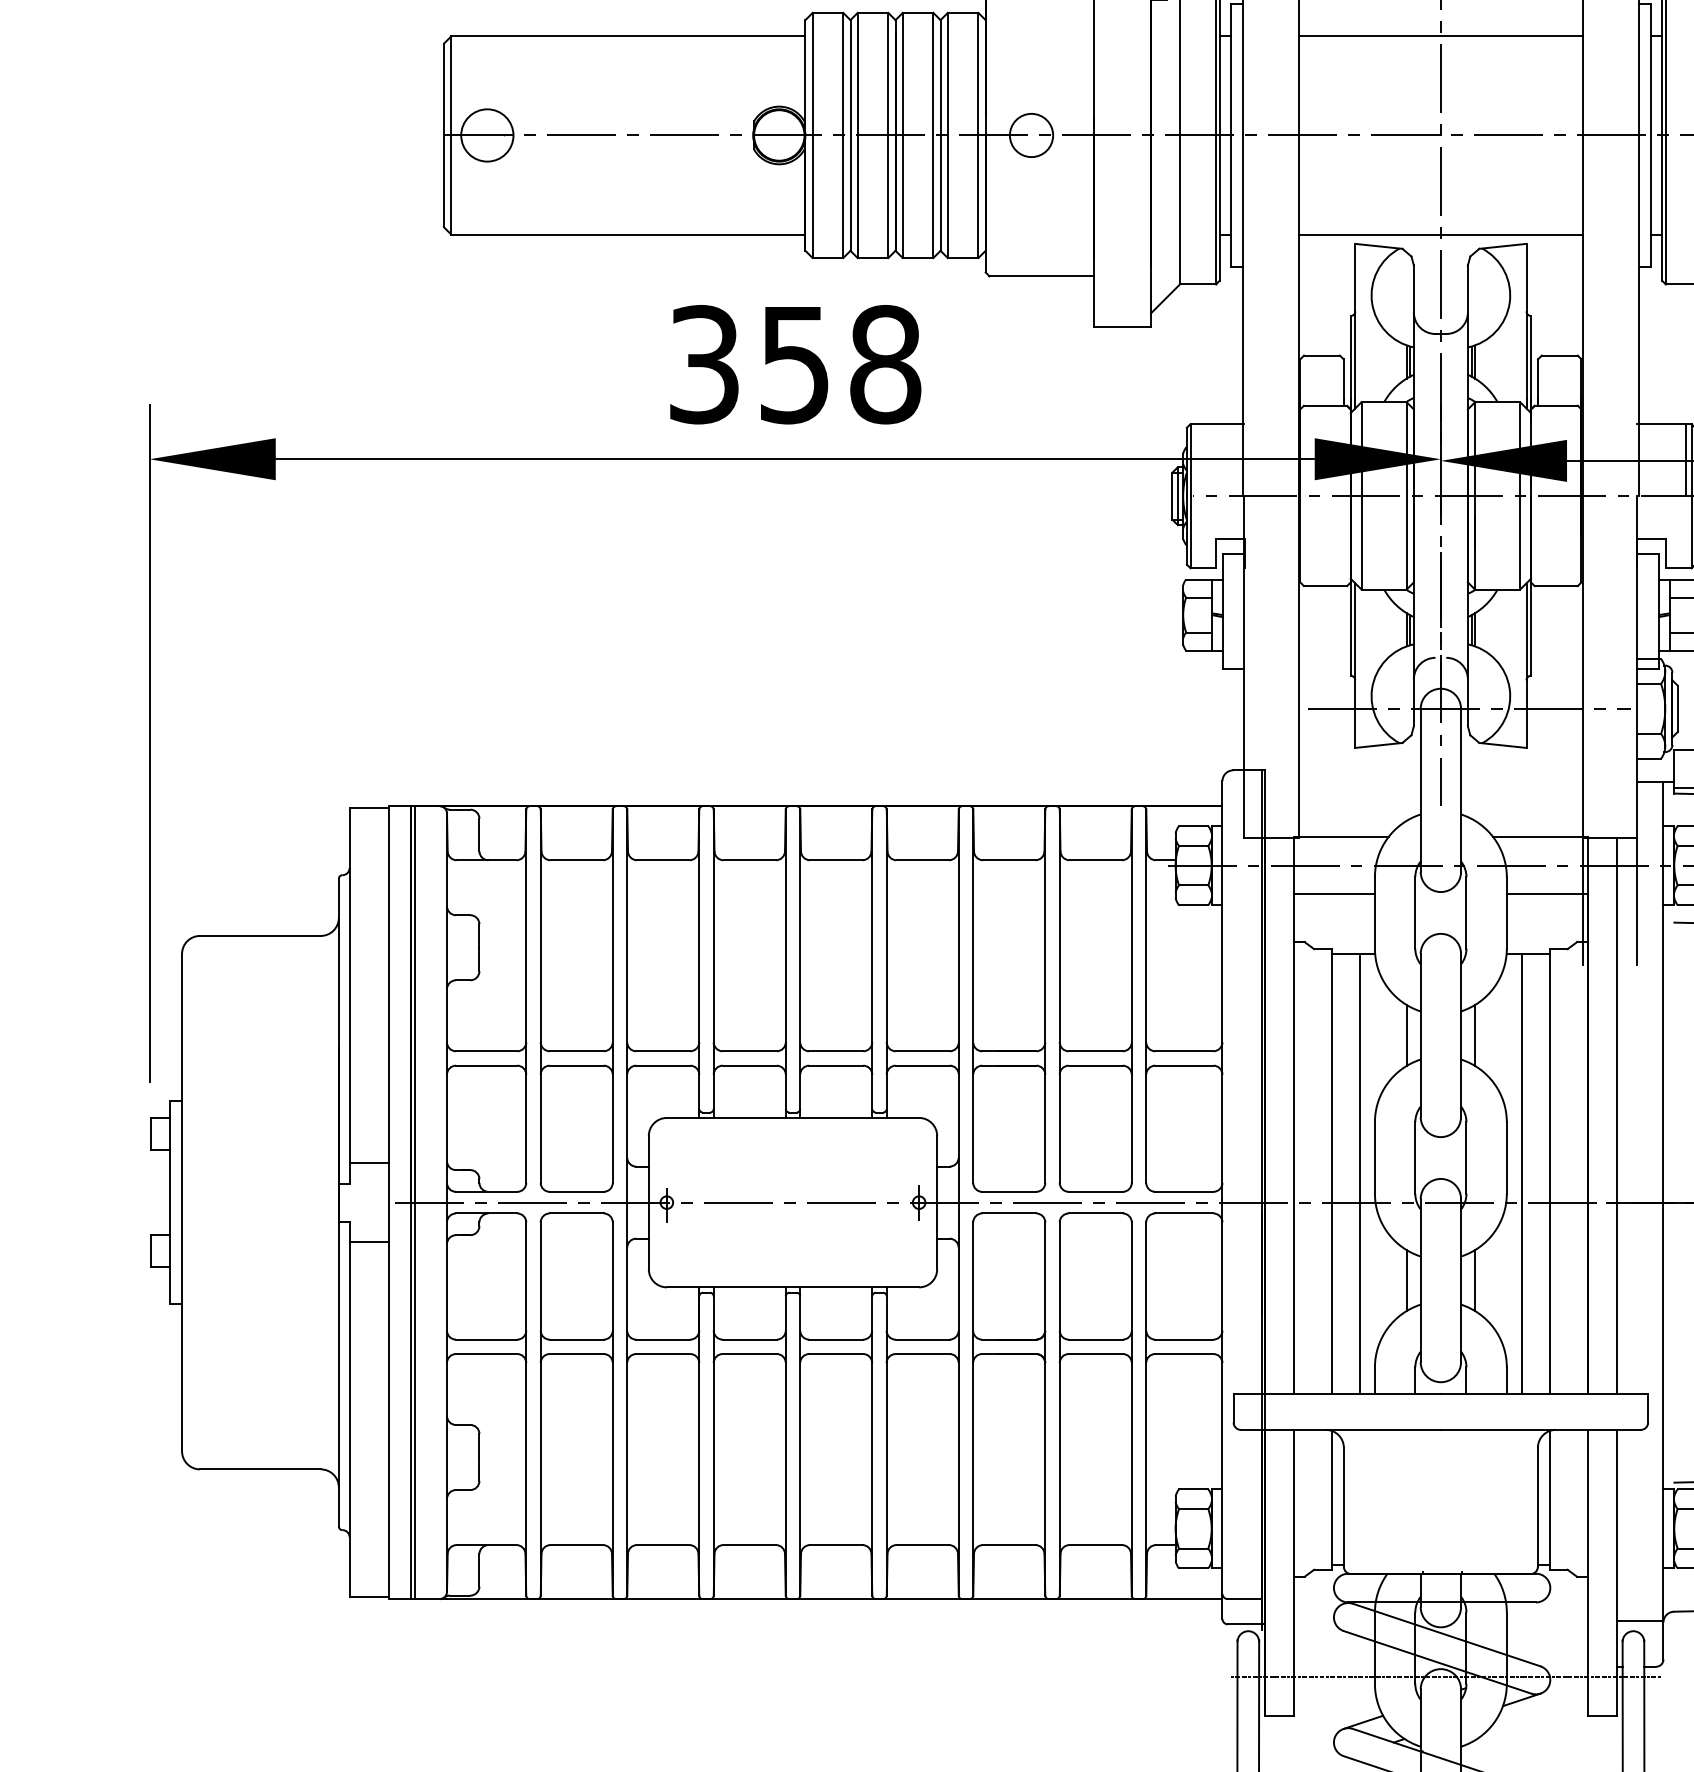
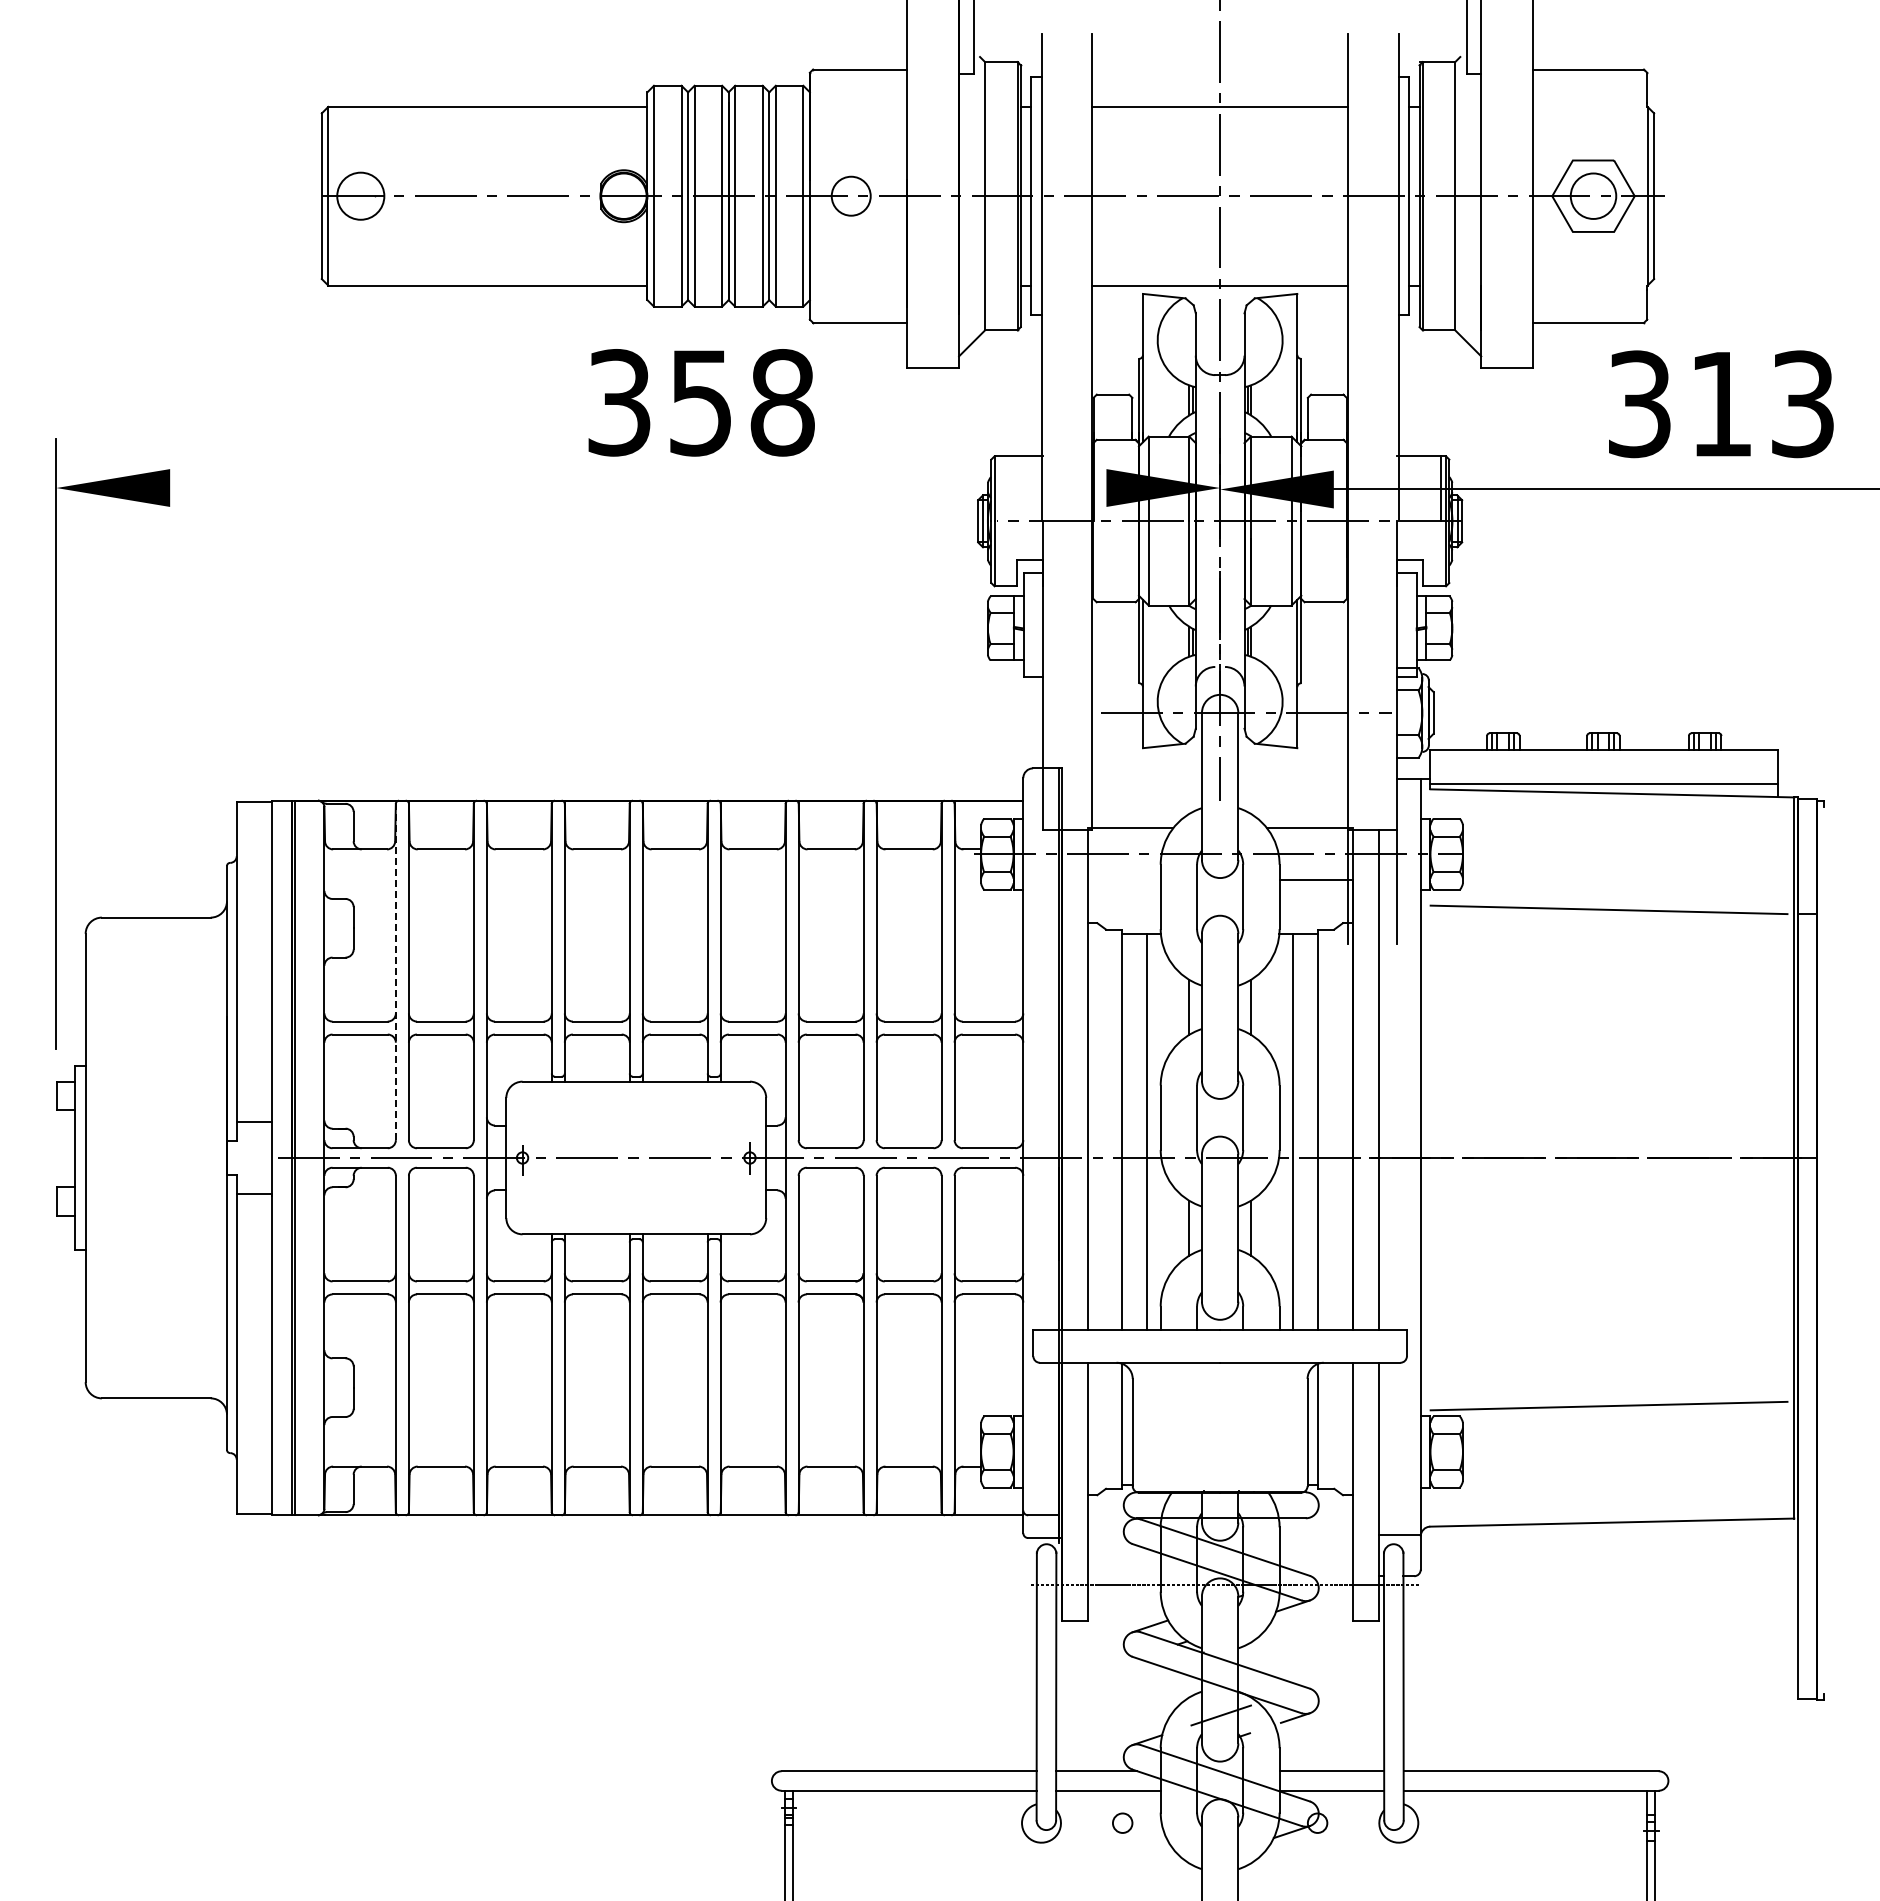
text: (795, 364) -> (701, 402), moved
line: (795, 459) -> (638, 488), removed
line: (1333, 894) -> (1123, 880), removed
line: (525, 995) -> (395, 971), solid -> dashed

